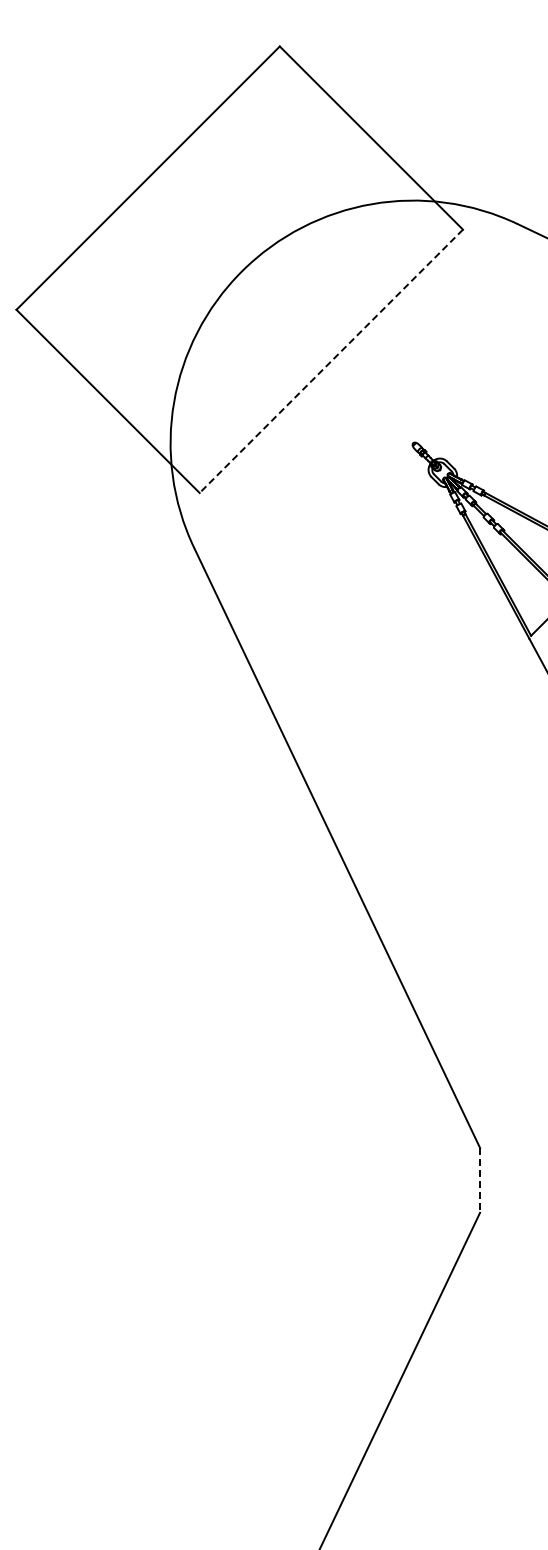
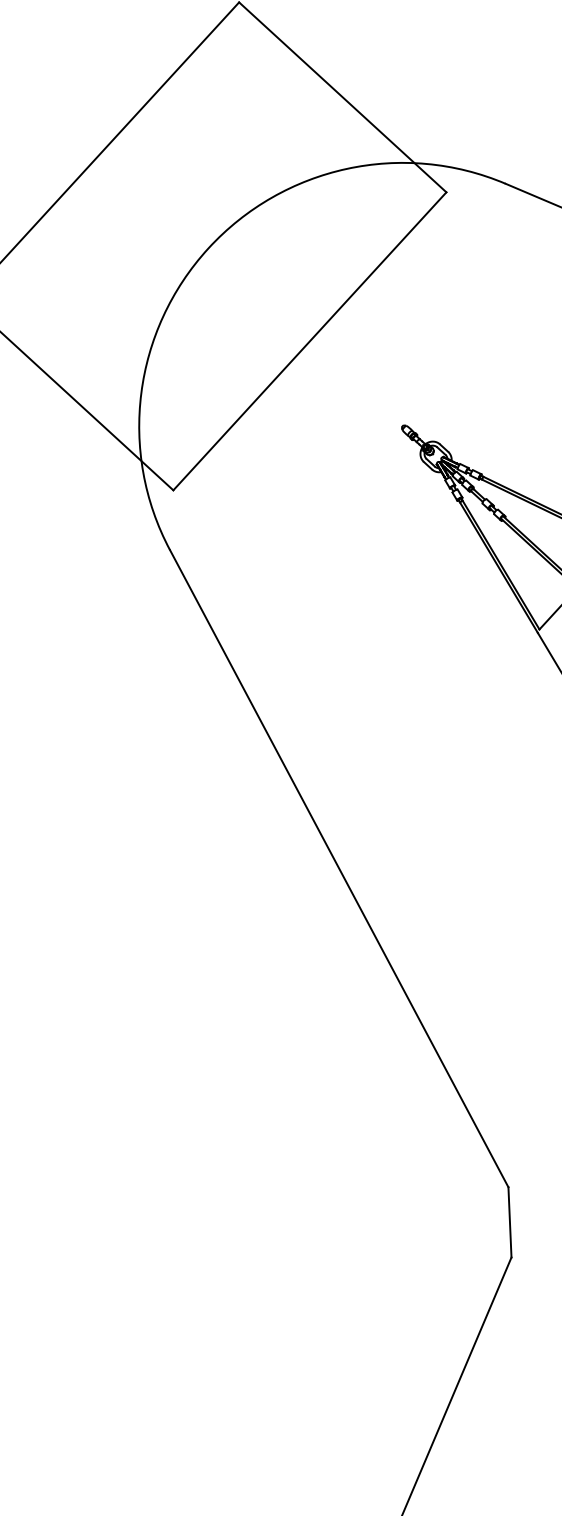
line: (330, 361) -> (309, 341), dashed -> solid
line: (480, 1180) -> (510, 1222), dashed -> solid

